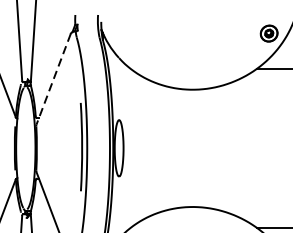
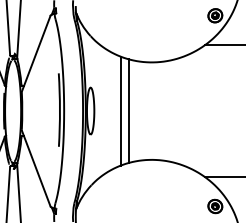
line: (53, 80) -> (36, 54), dashed -> solid
line: (155, 147) -> (120, 110), added
line: (165, 147) -> (129, 110), added

